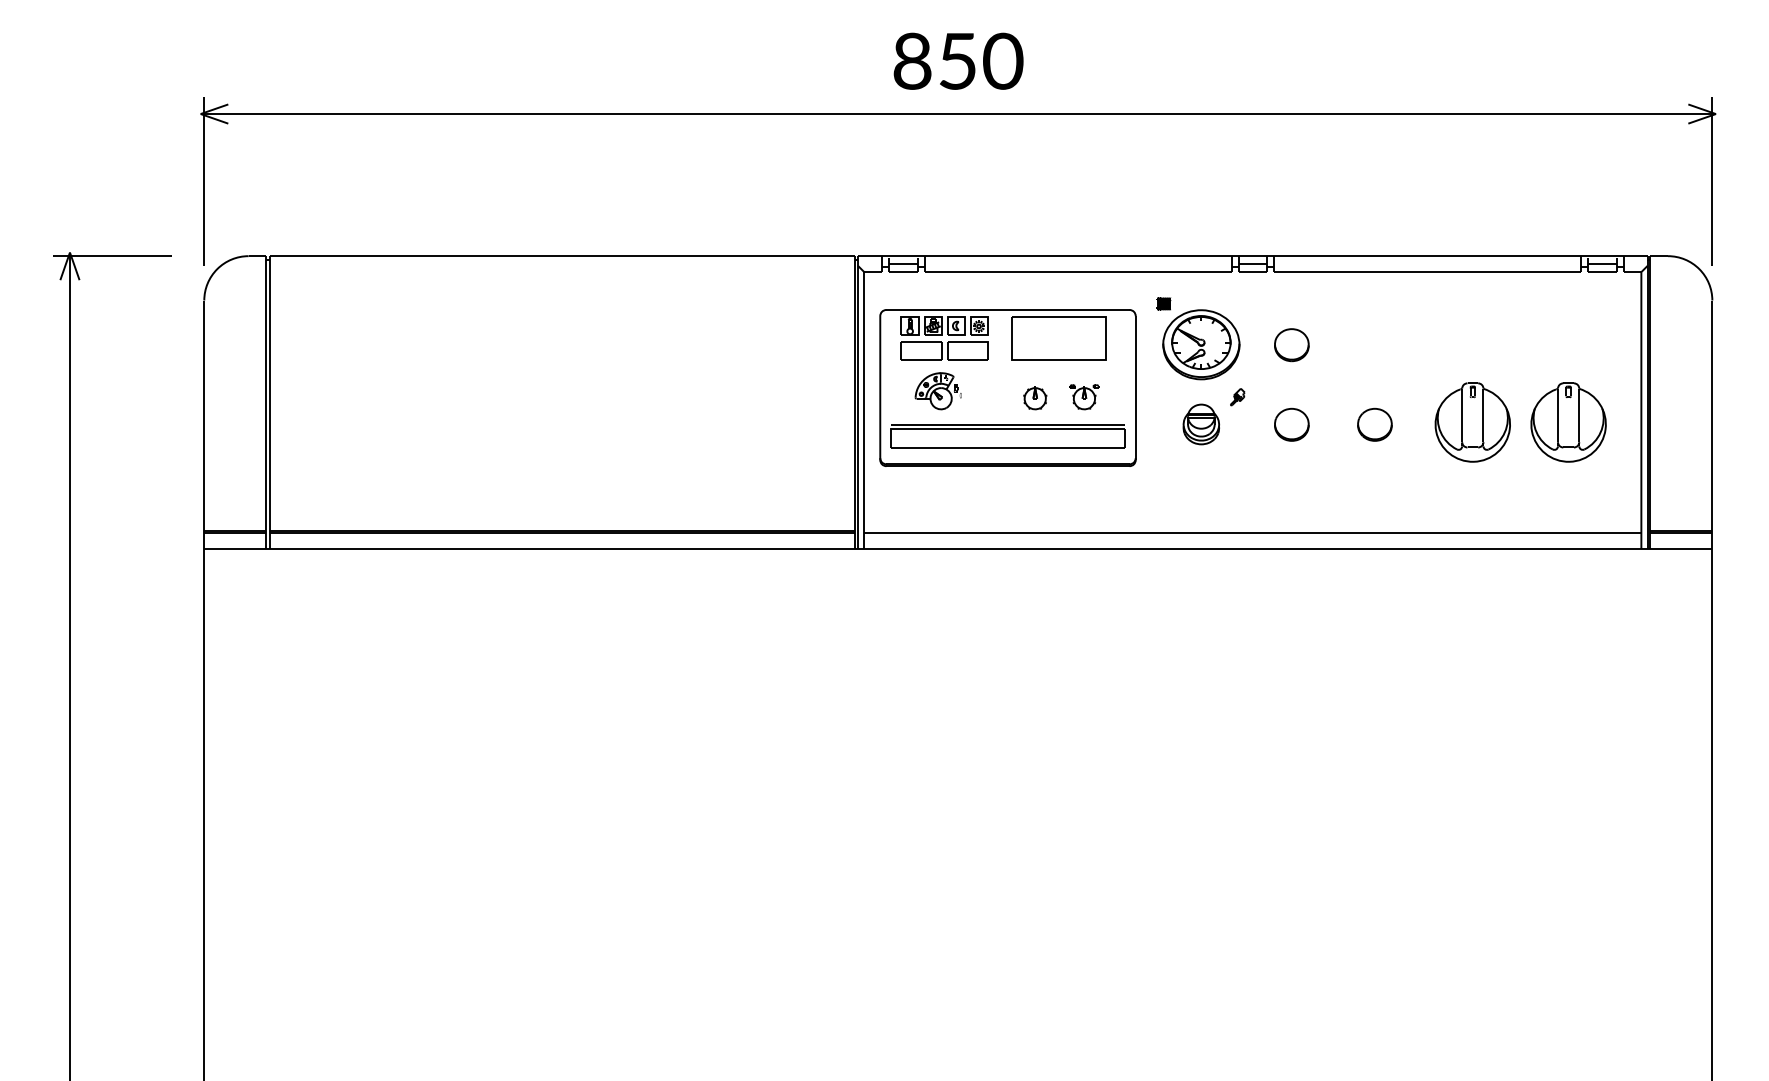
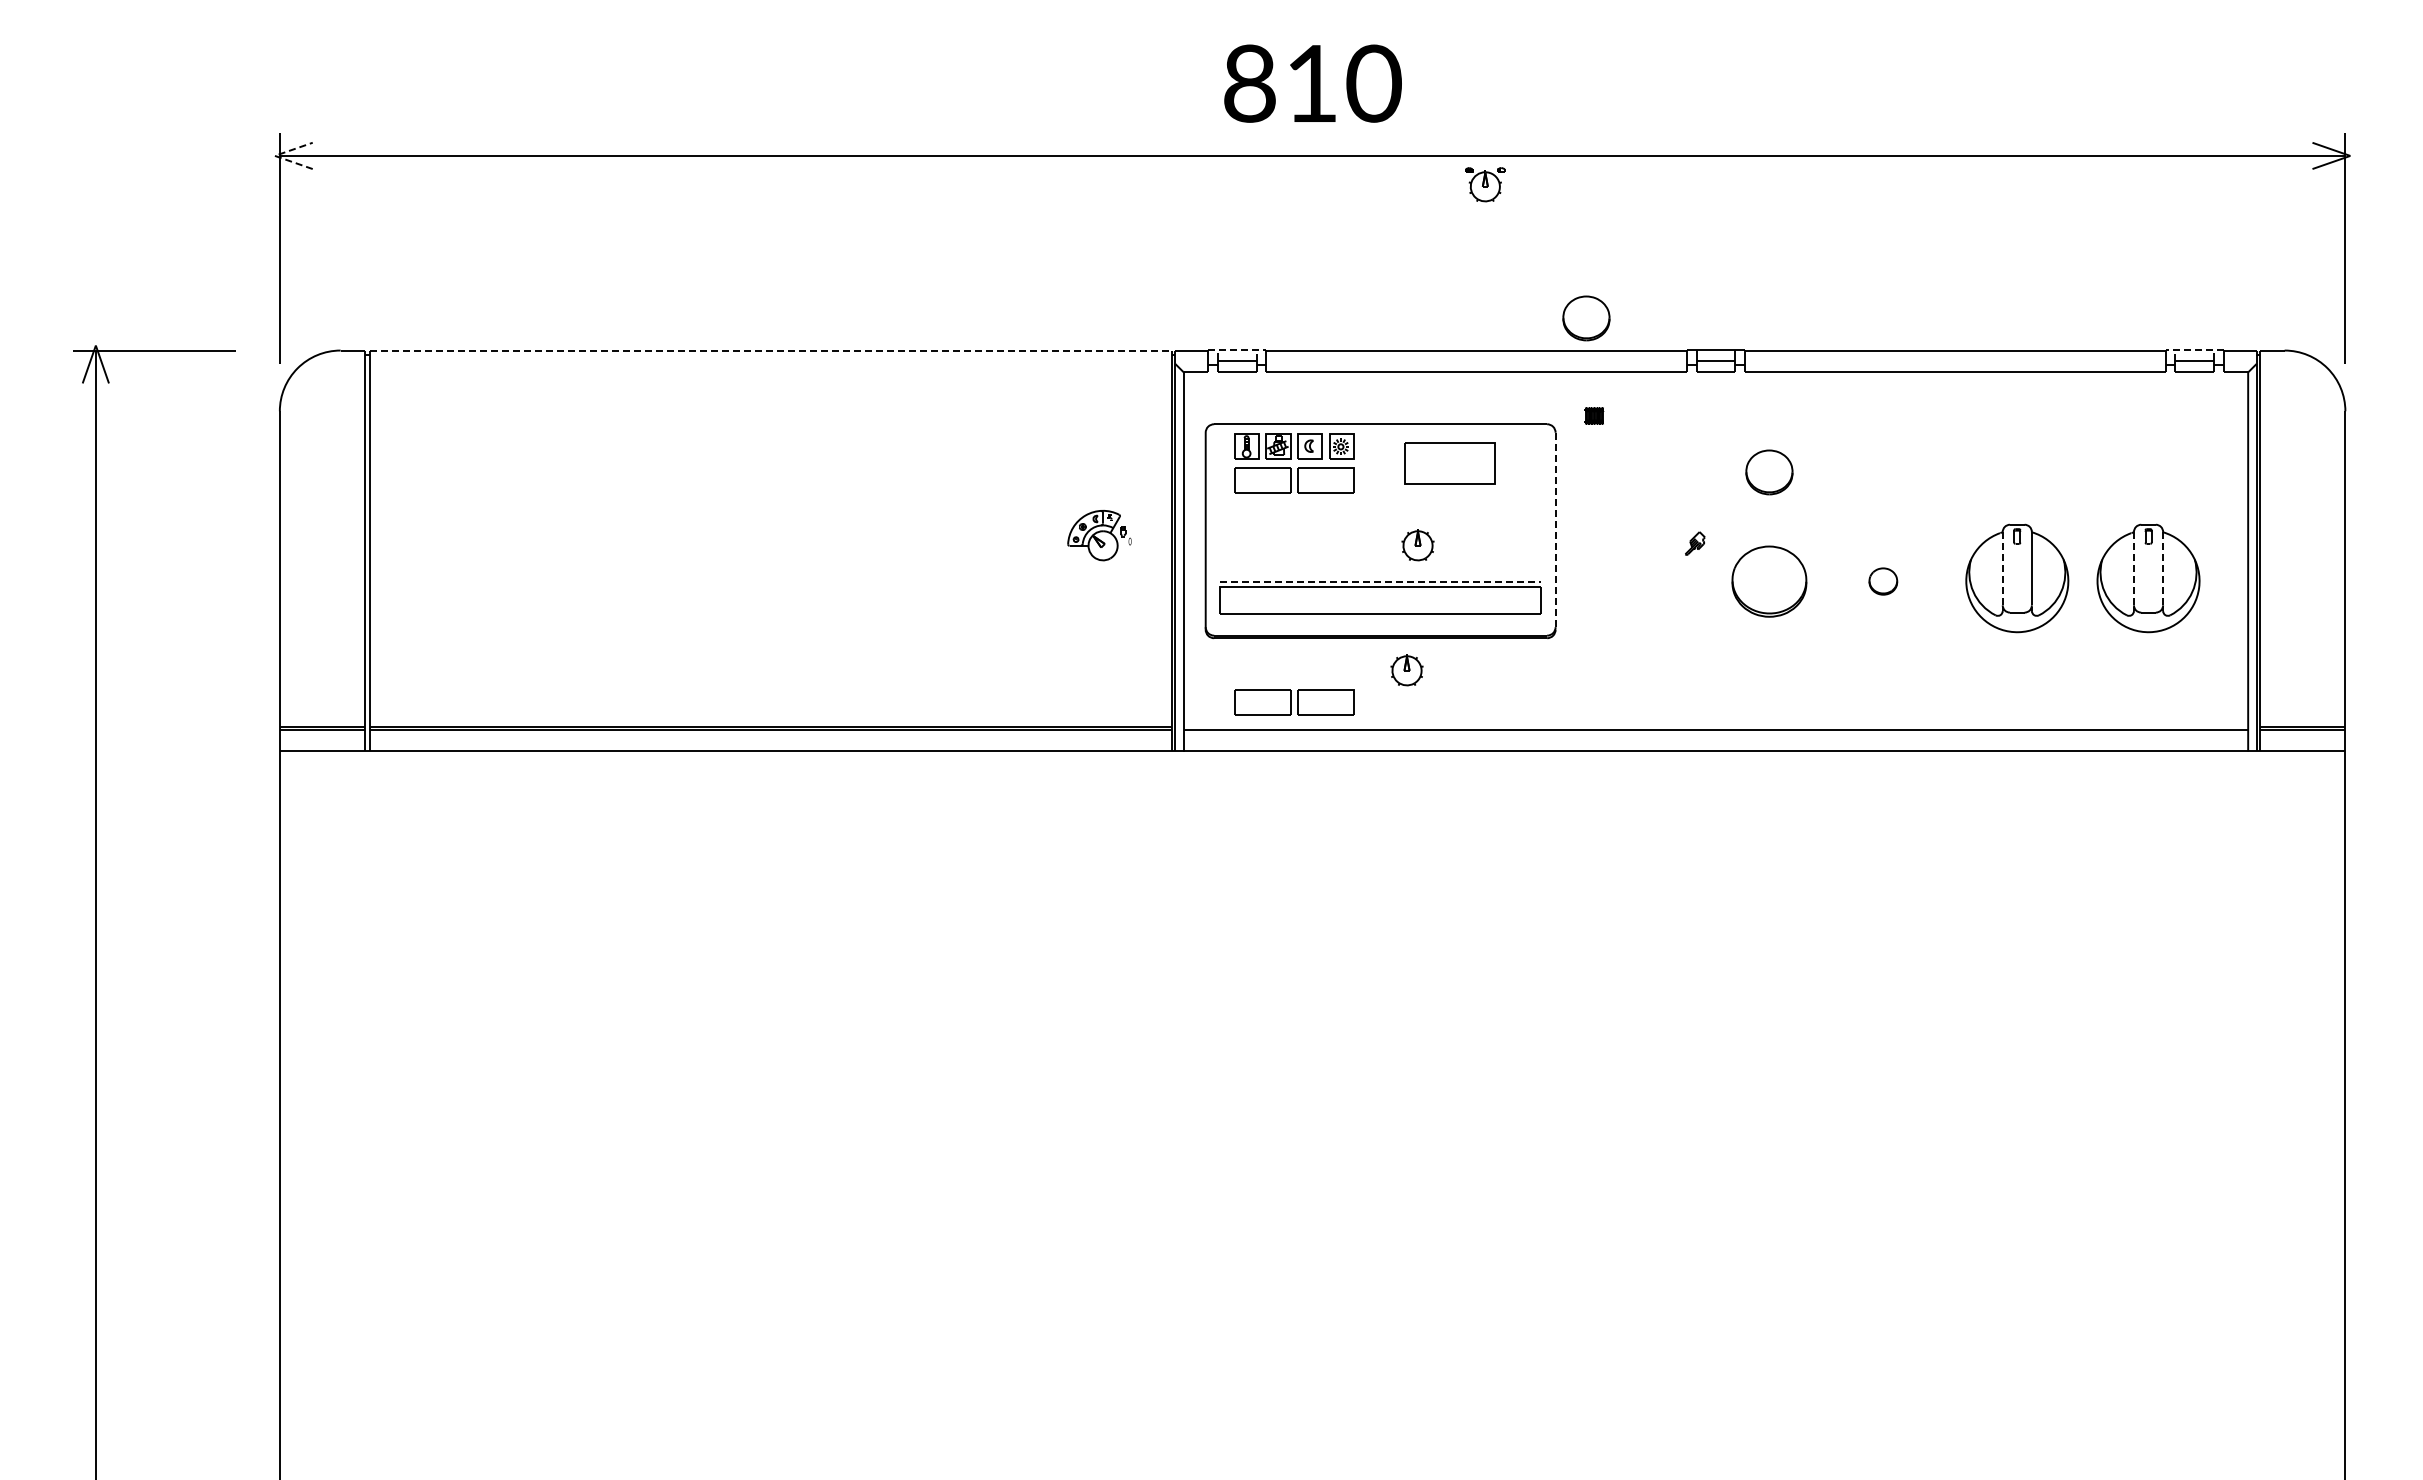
text: (957, 61) -> (1311, 83), 850 -> 810
line: (200, 113) -> (274, 155), solid -> dashed
part: (1158, 232) -> (1586, 318), added
line: (903, 255) -> (1237, 349), solid -> dashed
line: (1602, 255) -> (2194, 349), solid -> dashed
line: (562, 256) -> (770, 350), solid -> dashed
part: (1058, 338) -> (1449, 463), size x0.7
part: (1201, 344) -> (1645, 471), removed
line: (1135, 388) -> (1555, 531), solid -> dashed
part: (938, 391) -> (1099, 535), moved
part: (1084, 397) -> (1485, 184), moved
line: (1462, 415) -> (2002, 568), solid -> dashed
line: (1557, 415) -> (2133, 568), solid -> dashed
line: (1579, 415) -> (2163, 568), solid -> dashed
part: (1201, 424) -> (1645, 581), removed
part: (1291, 424) -> (1769, 581), size x1.6
part: (1375, 424) -> (1883, 581), size x0.6
line: (1008, 425) -> (1381, 582), solid -> dashed
part: (1026, 489) -> (1406, 670), added
part: (945, 513) -> (1294, 702), added

